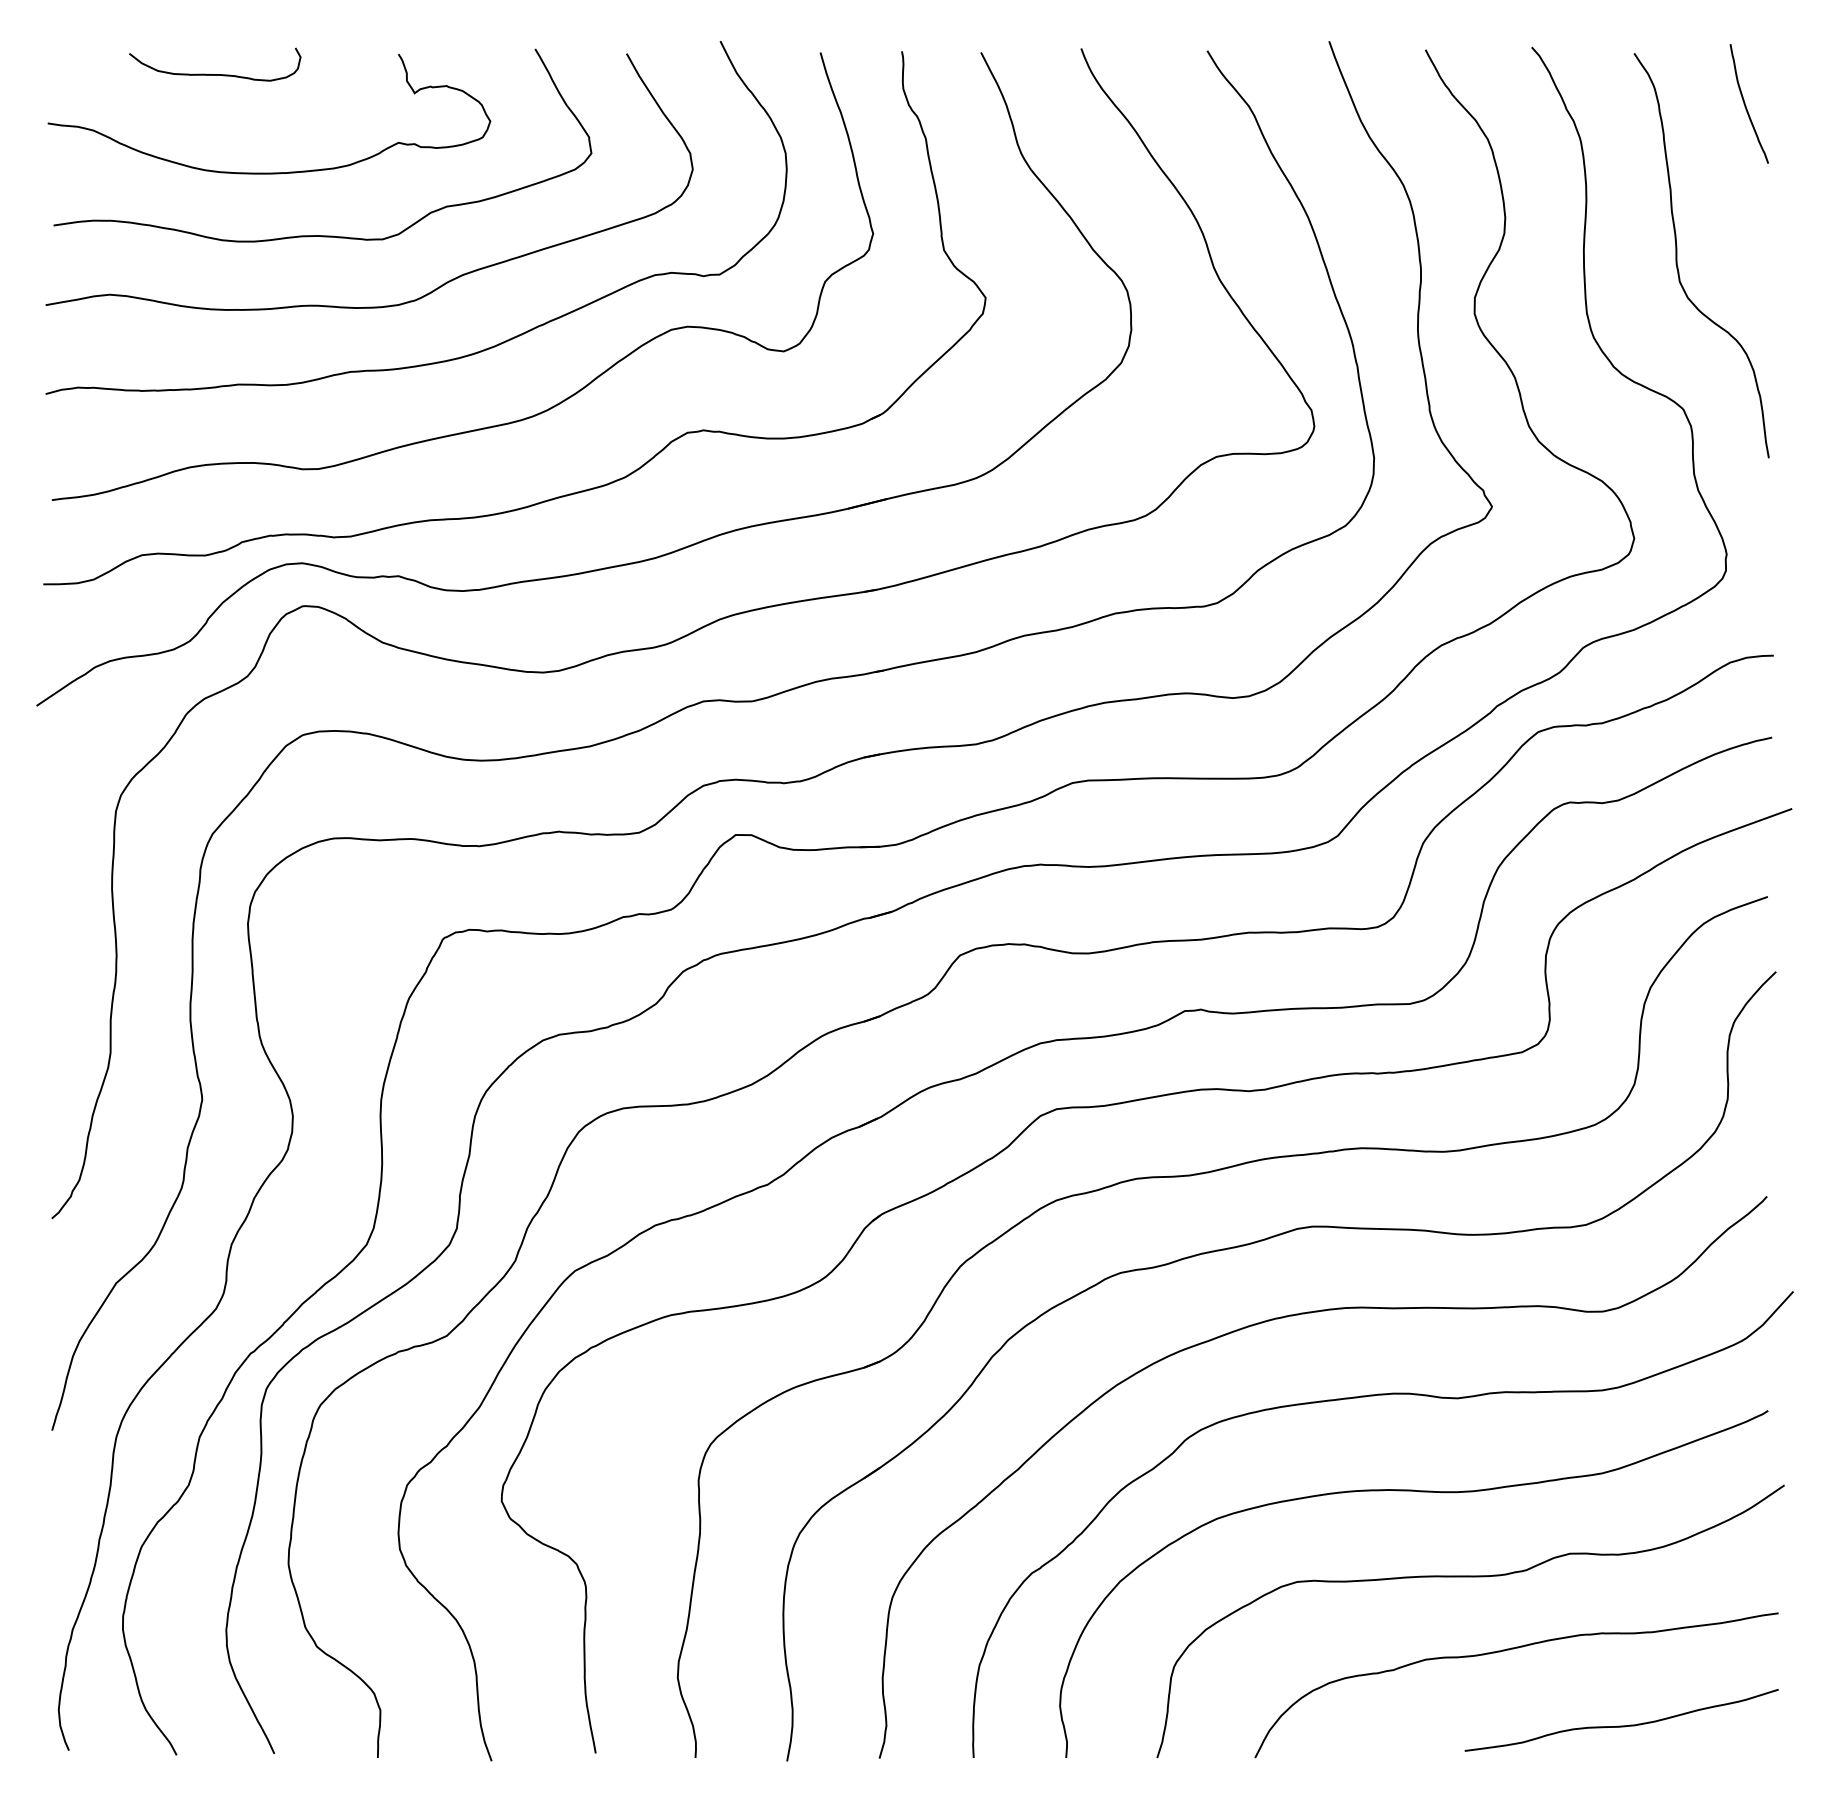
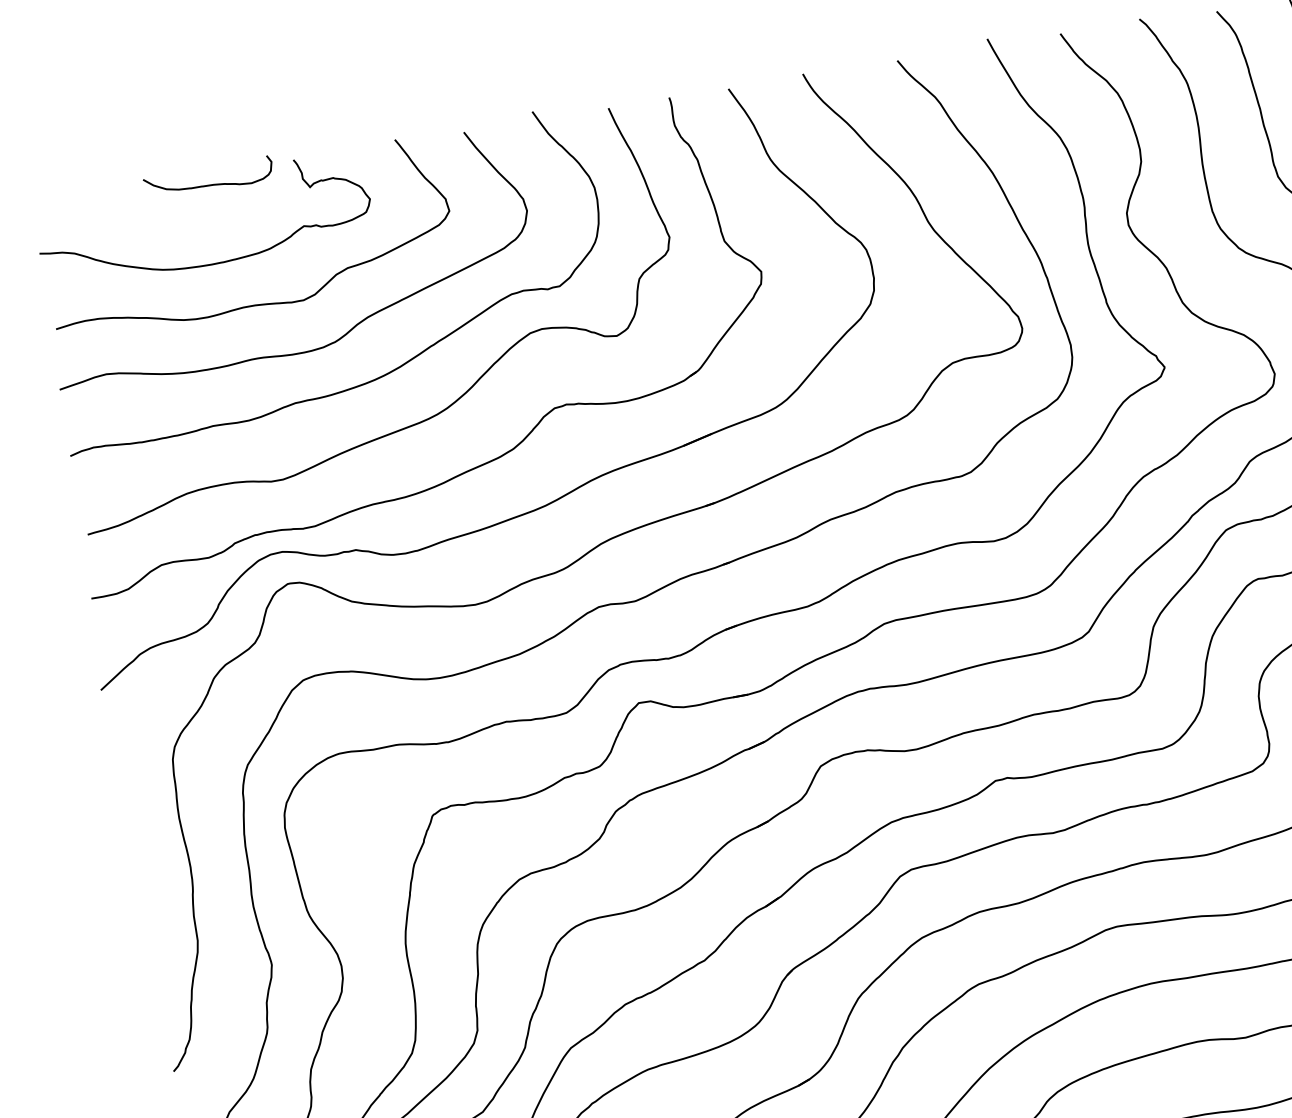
curve: (215, 74) -> (209, 185), moved

